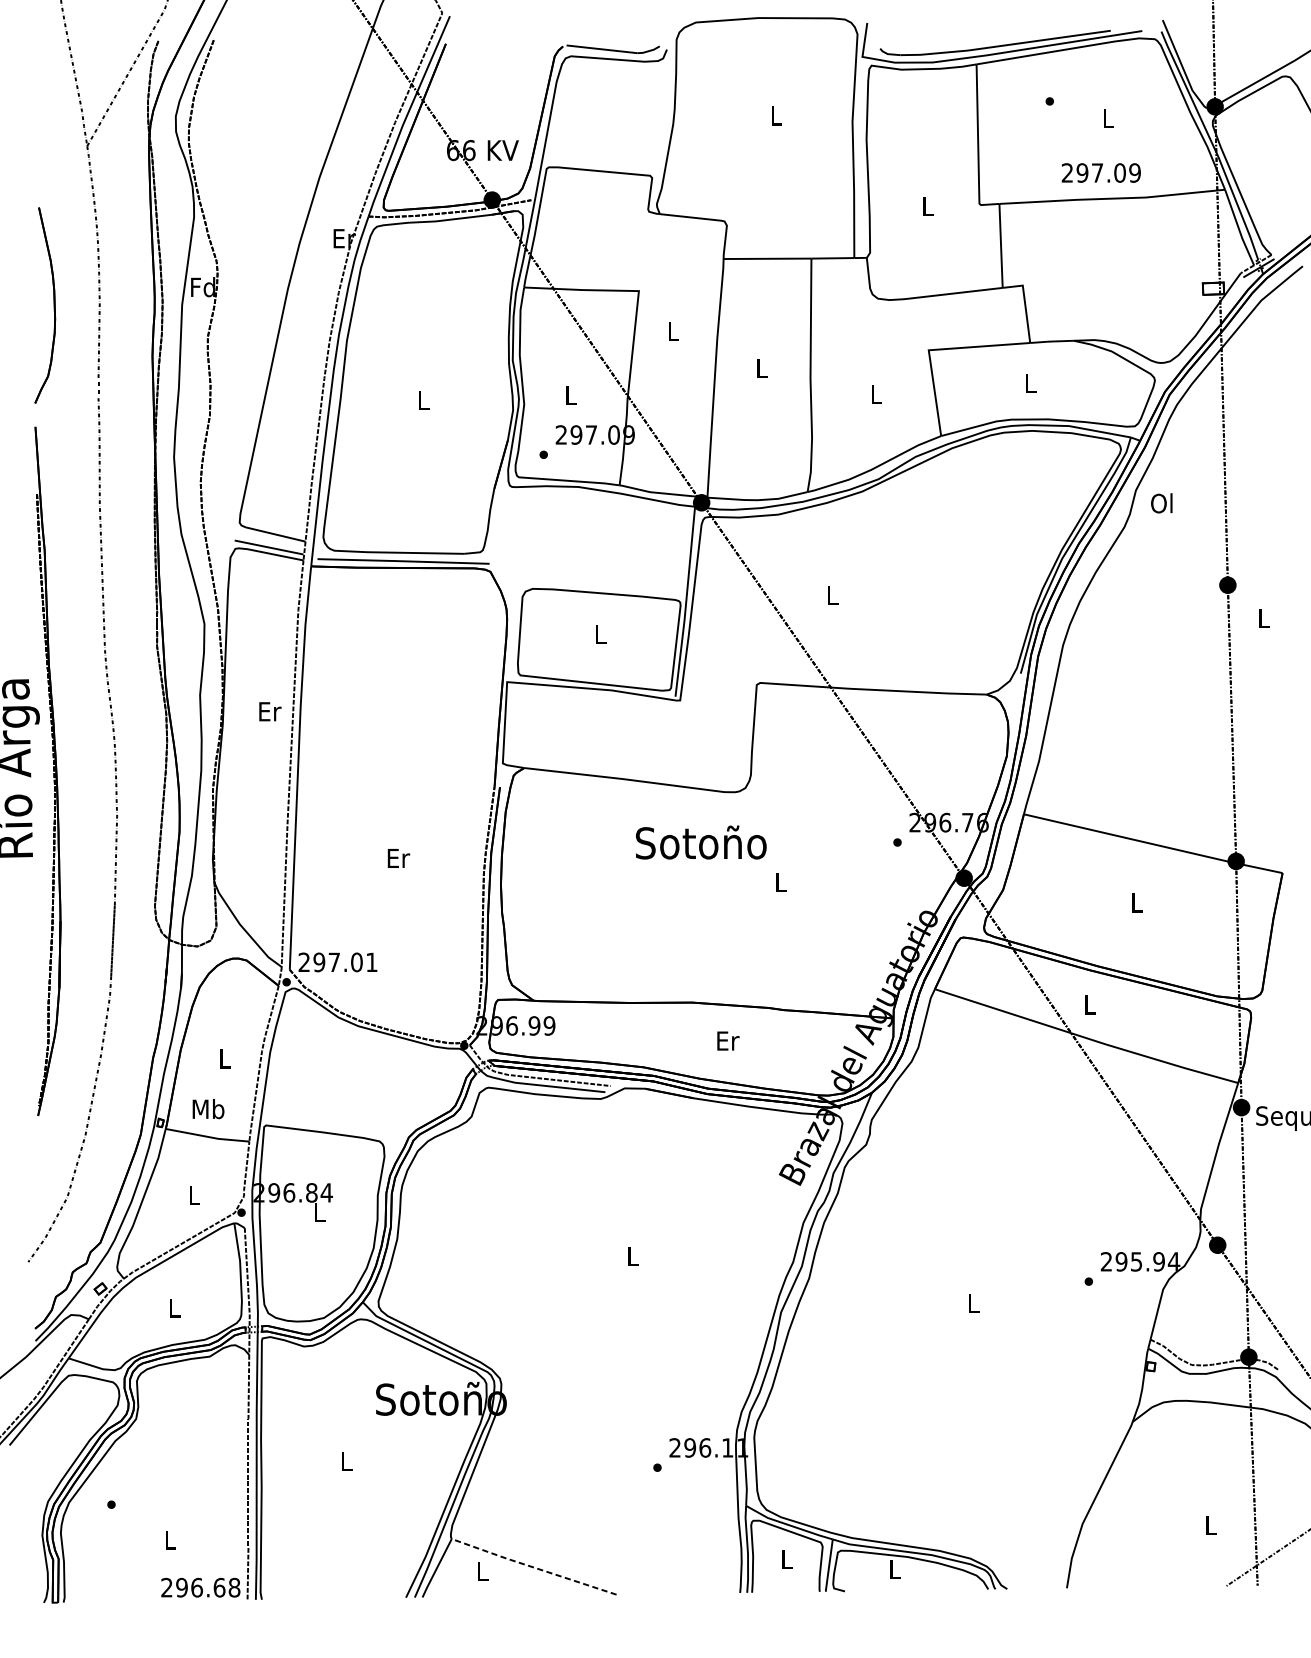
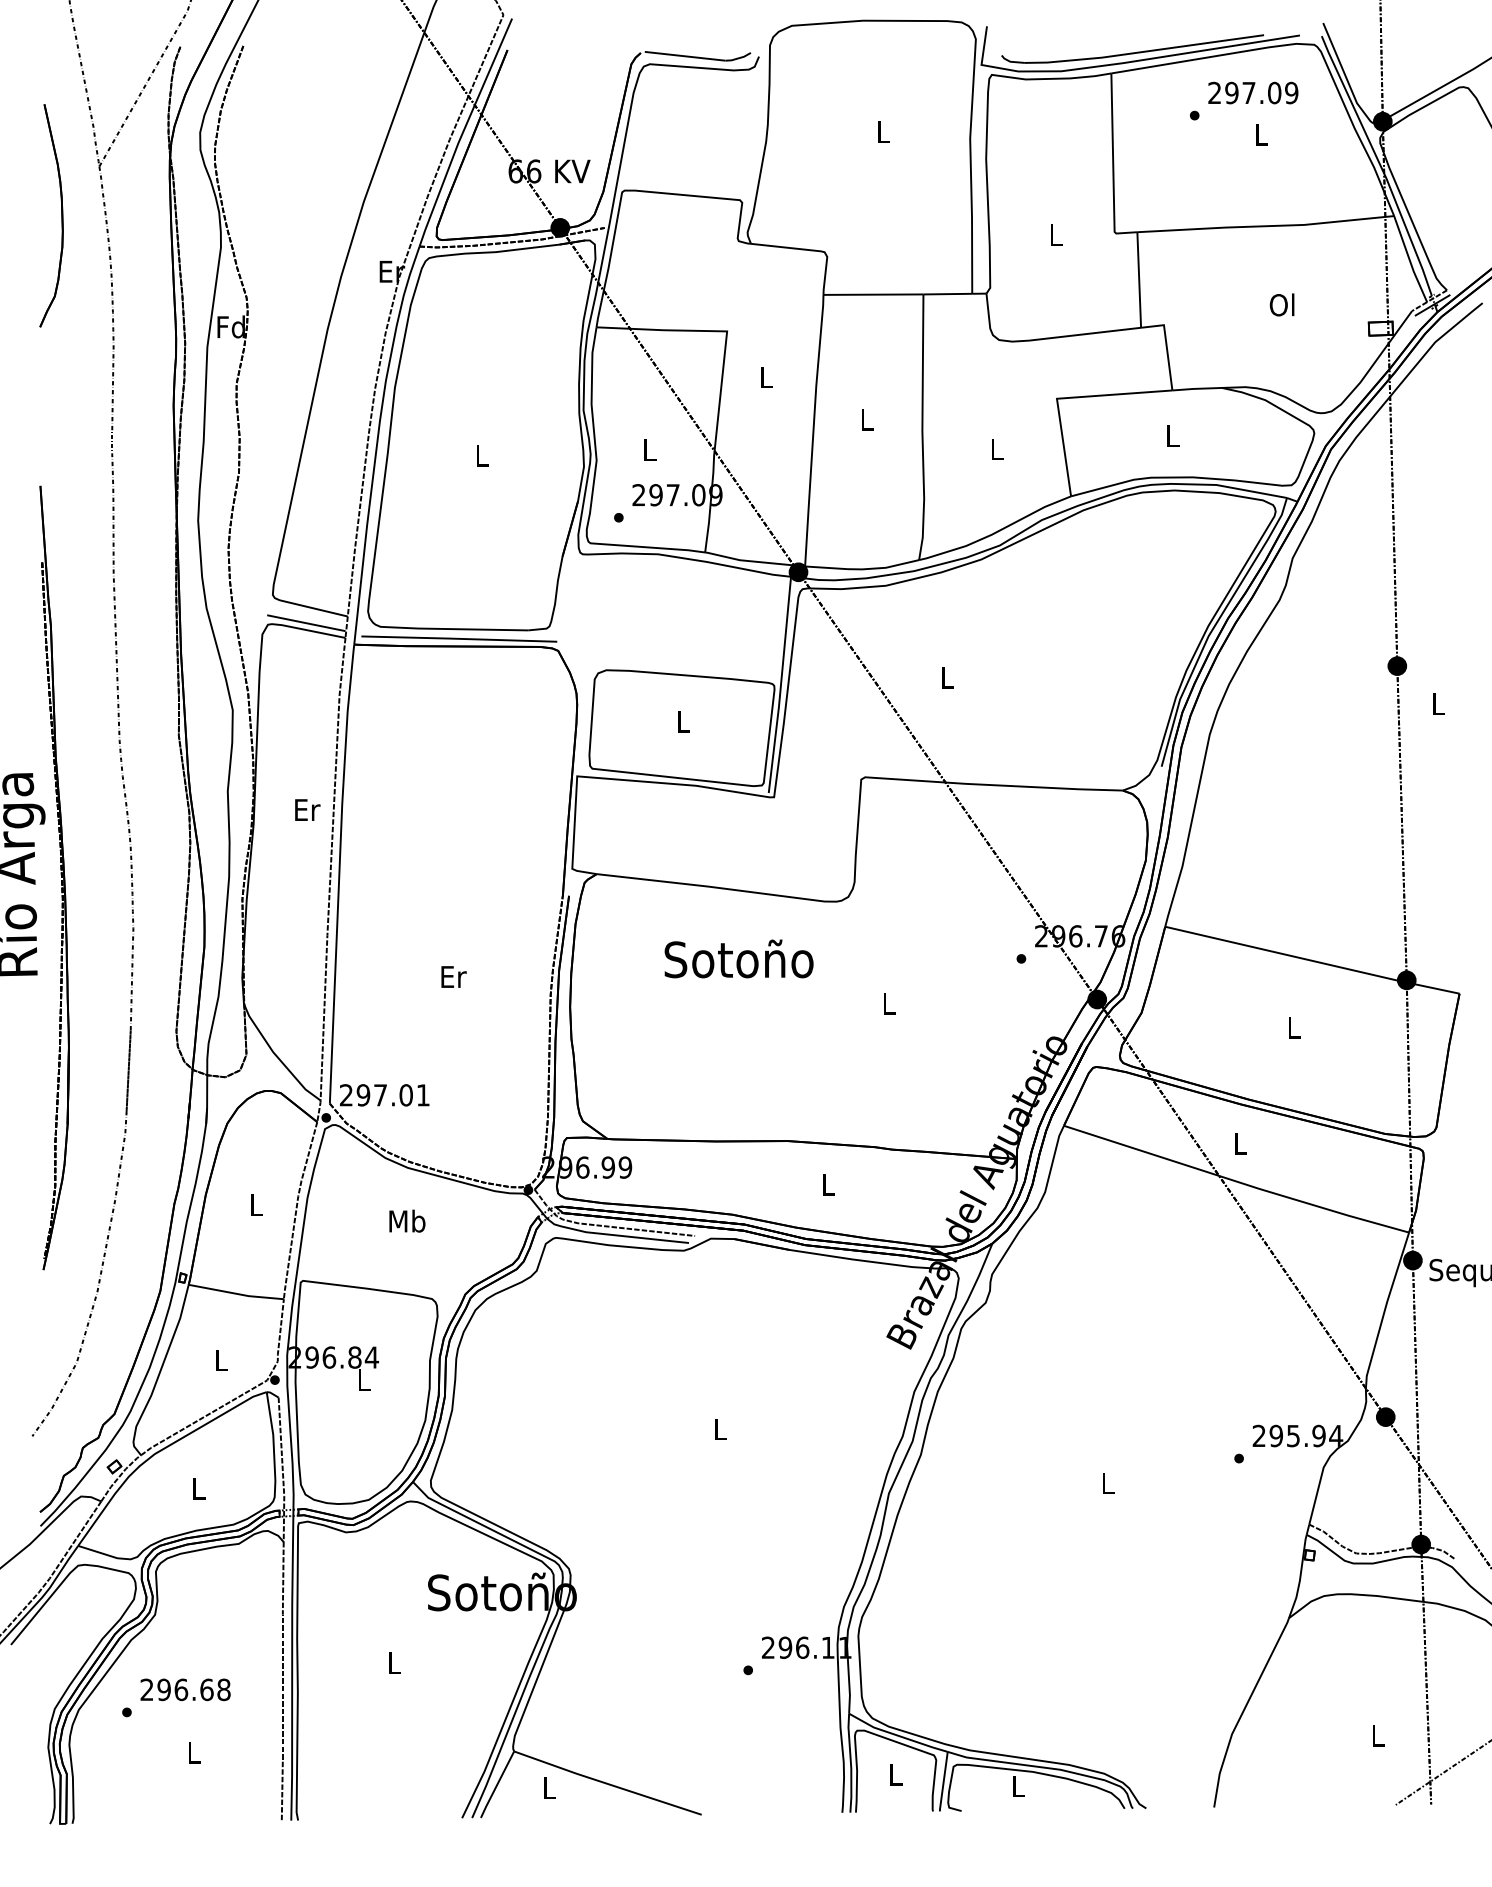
text: (1101, 172) -> (1253, 92), moved
part: (53, 305) -> (61, 215), moved
text: (1161, 502) -> (1281, 304), moved
text: (700, 842) -> (738, 958), moved
text: (728, 1040) -> (828, 1184), Er -> L
text: (208, 1108) -> (407, 1220), moved
line: (532, 1567) -> (606, 1783), dashed -> solid
text: (200, 1587) -> (185, 1689), moved

